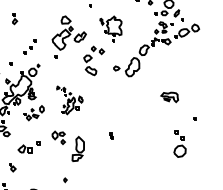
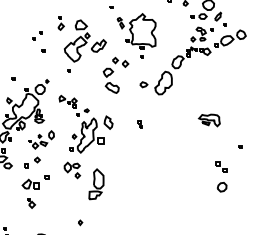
part: (14, 18) -> (60, 23), moved
part: (110, 28) -> (136, 35), size x1.43
part: (28, 50) -> (37, 35), moved
part: (69, 99) -> (85, 123), size x1.67
part: (26, 131) -> (32, 162), added
part: (110, 136) -> (139, 124), moved
part: (179, 151) -> (221, 187), size x0.62
part: (12, 167) -> (31, 203), moved

